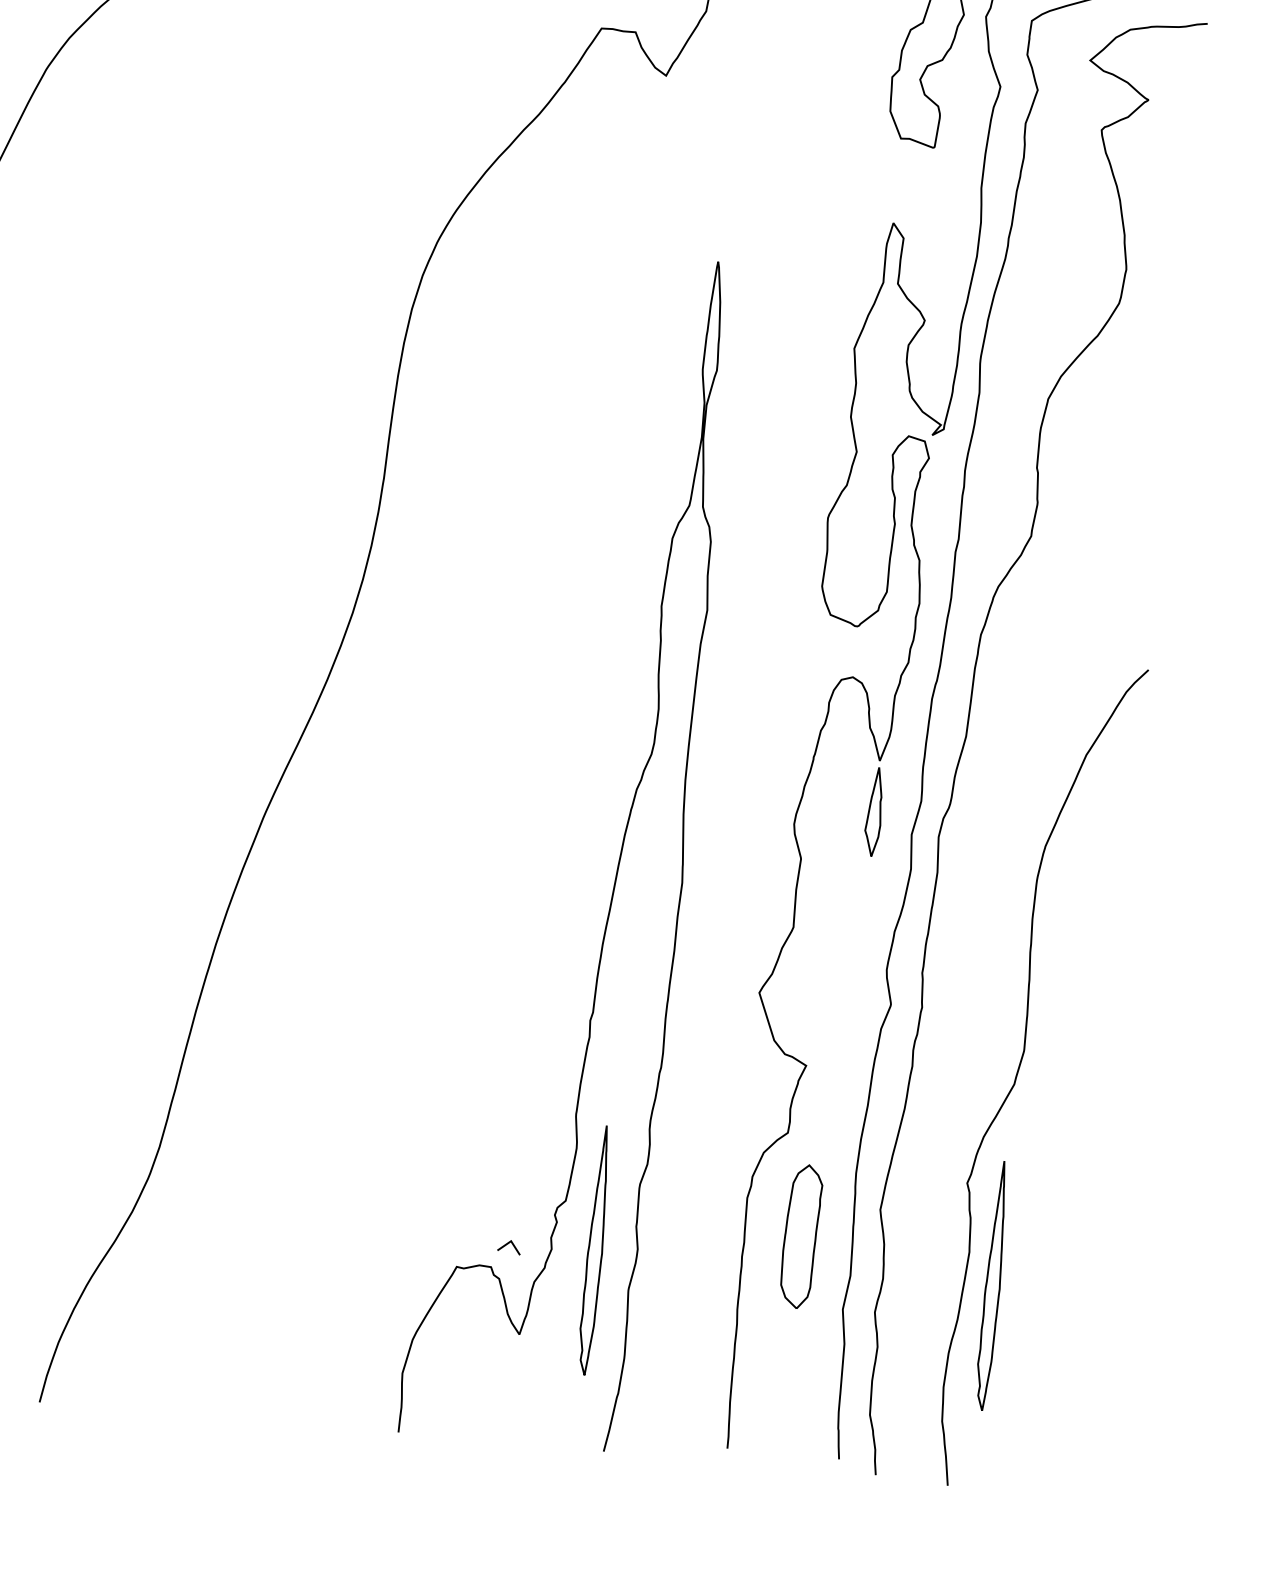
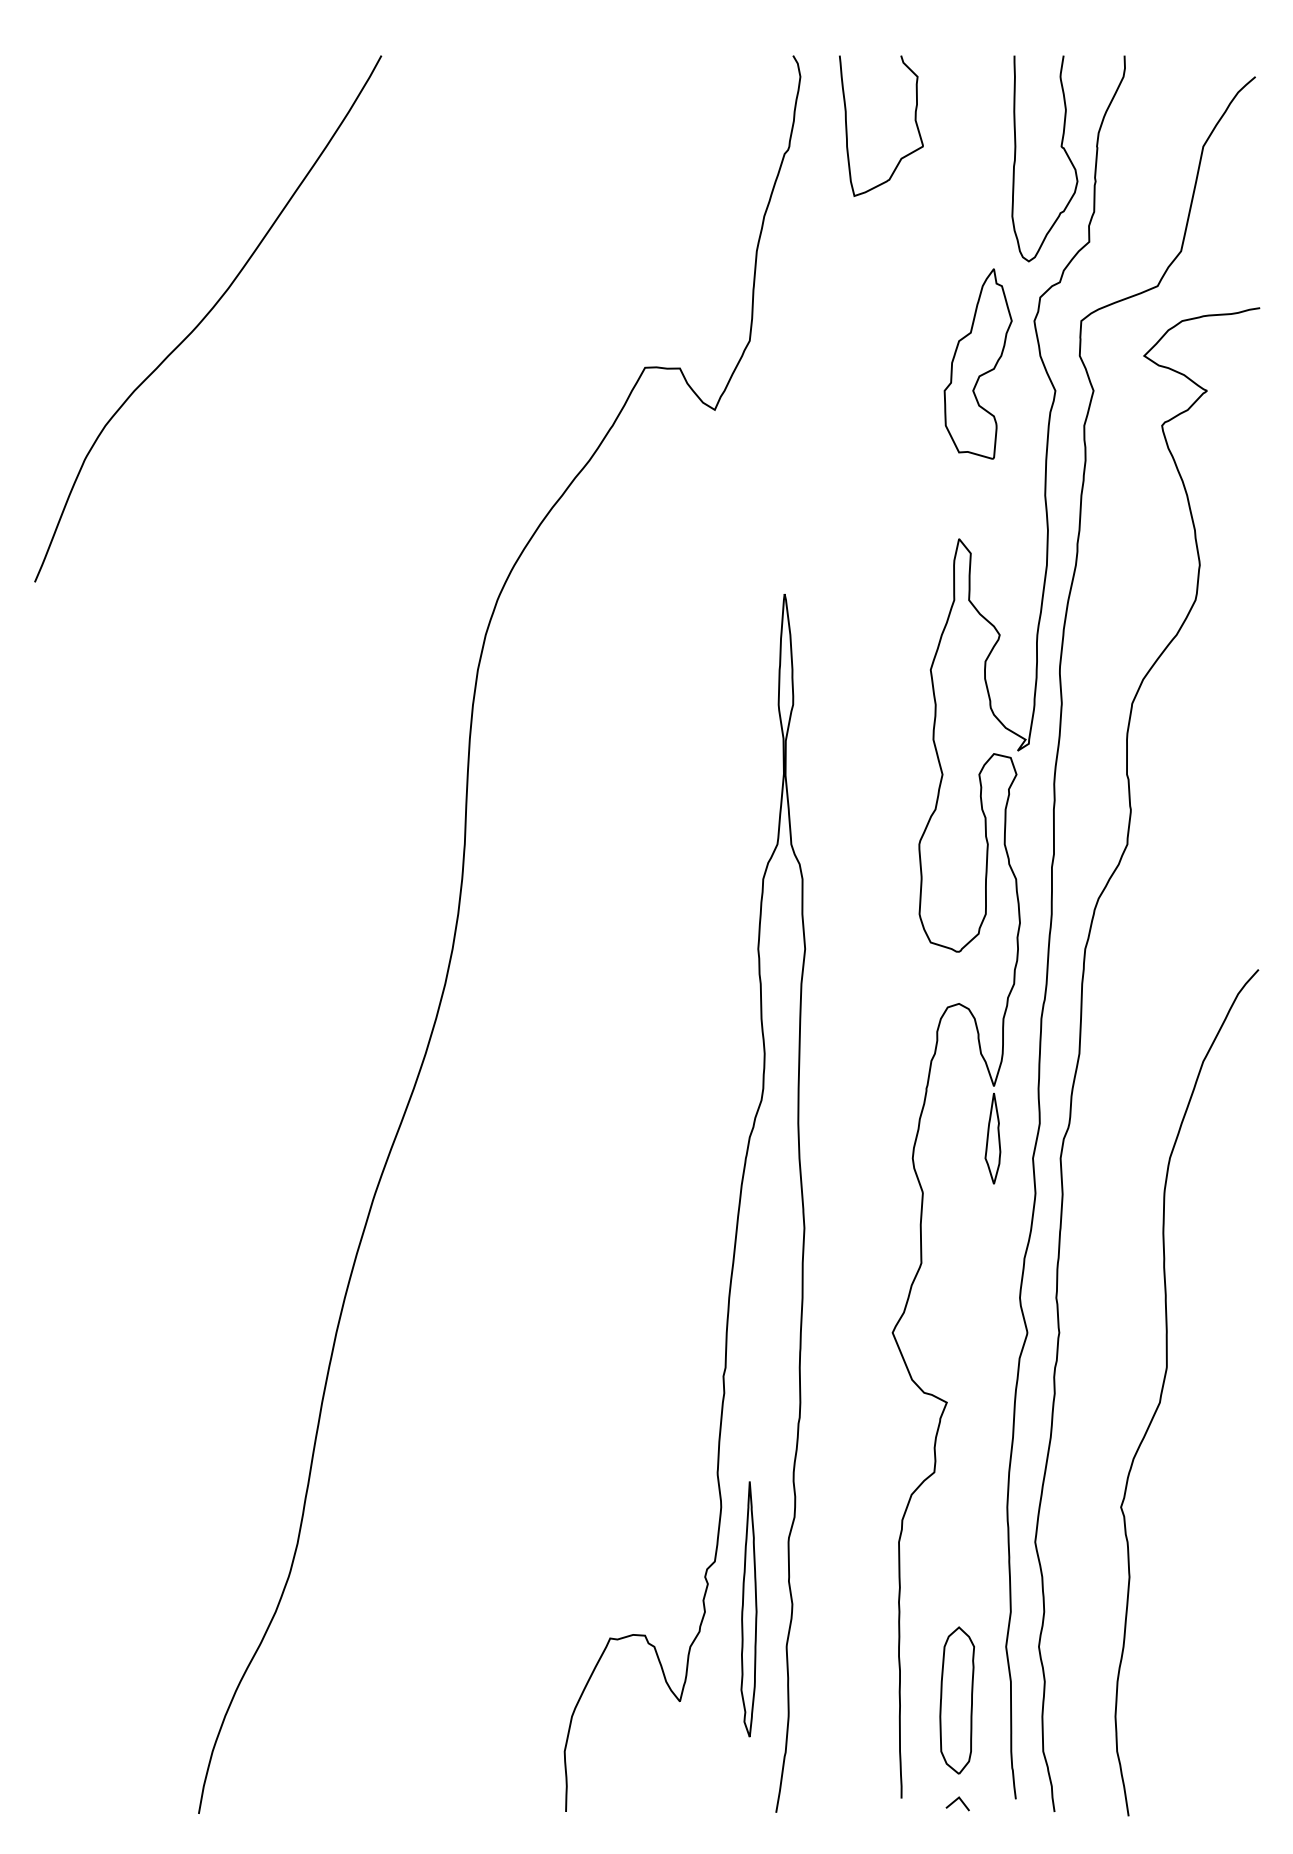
part: (800, 1236) -> (956, 1700), moved
line: (507, 1244) -> (955, 1801), moved
part: (991, 1286) -> (1155, 1609), removed

